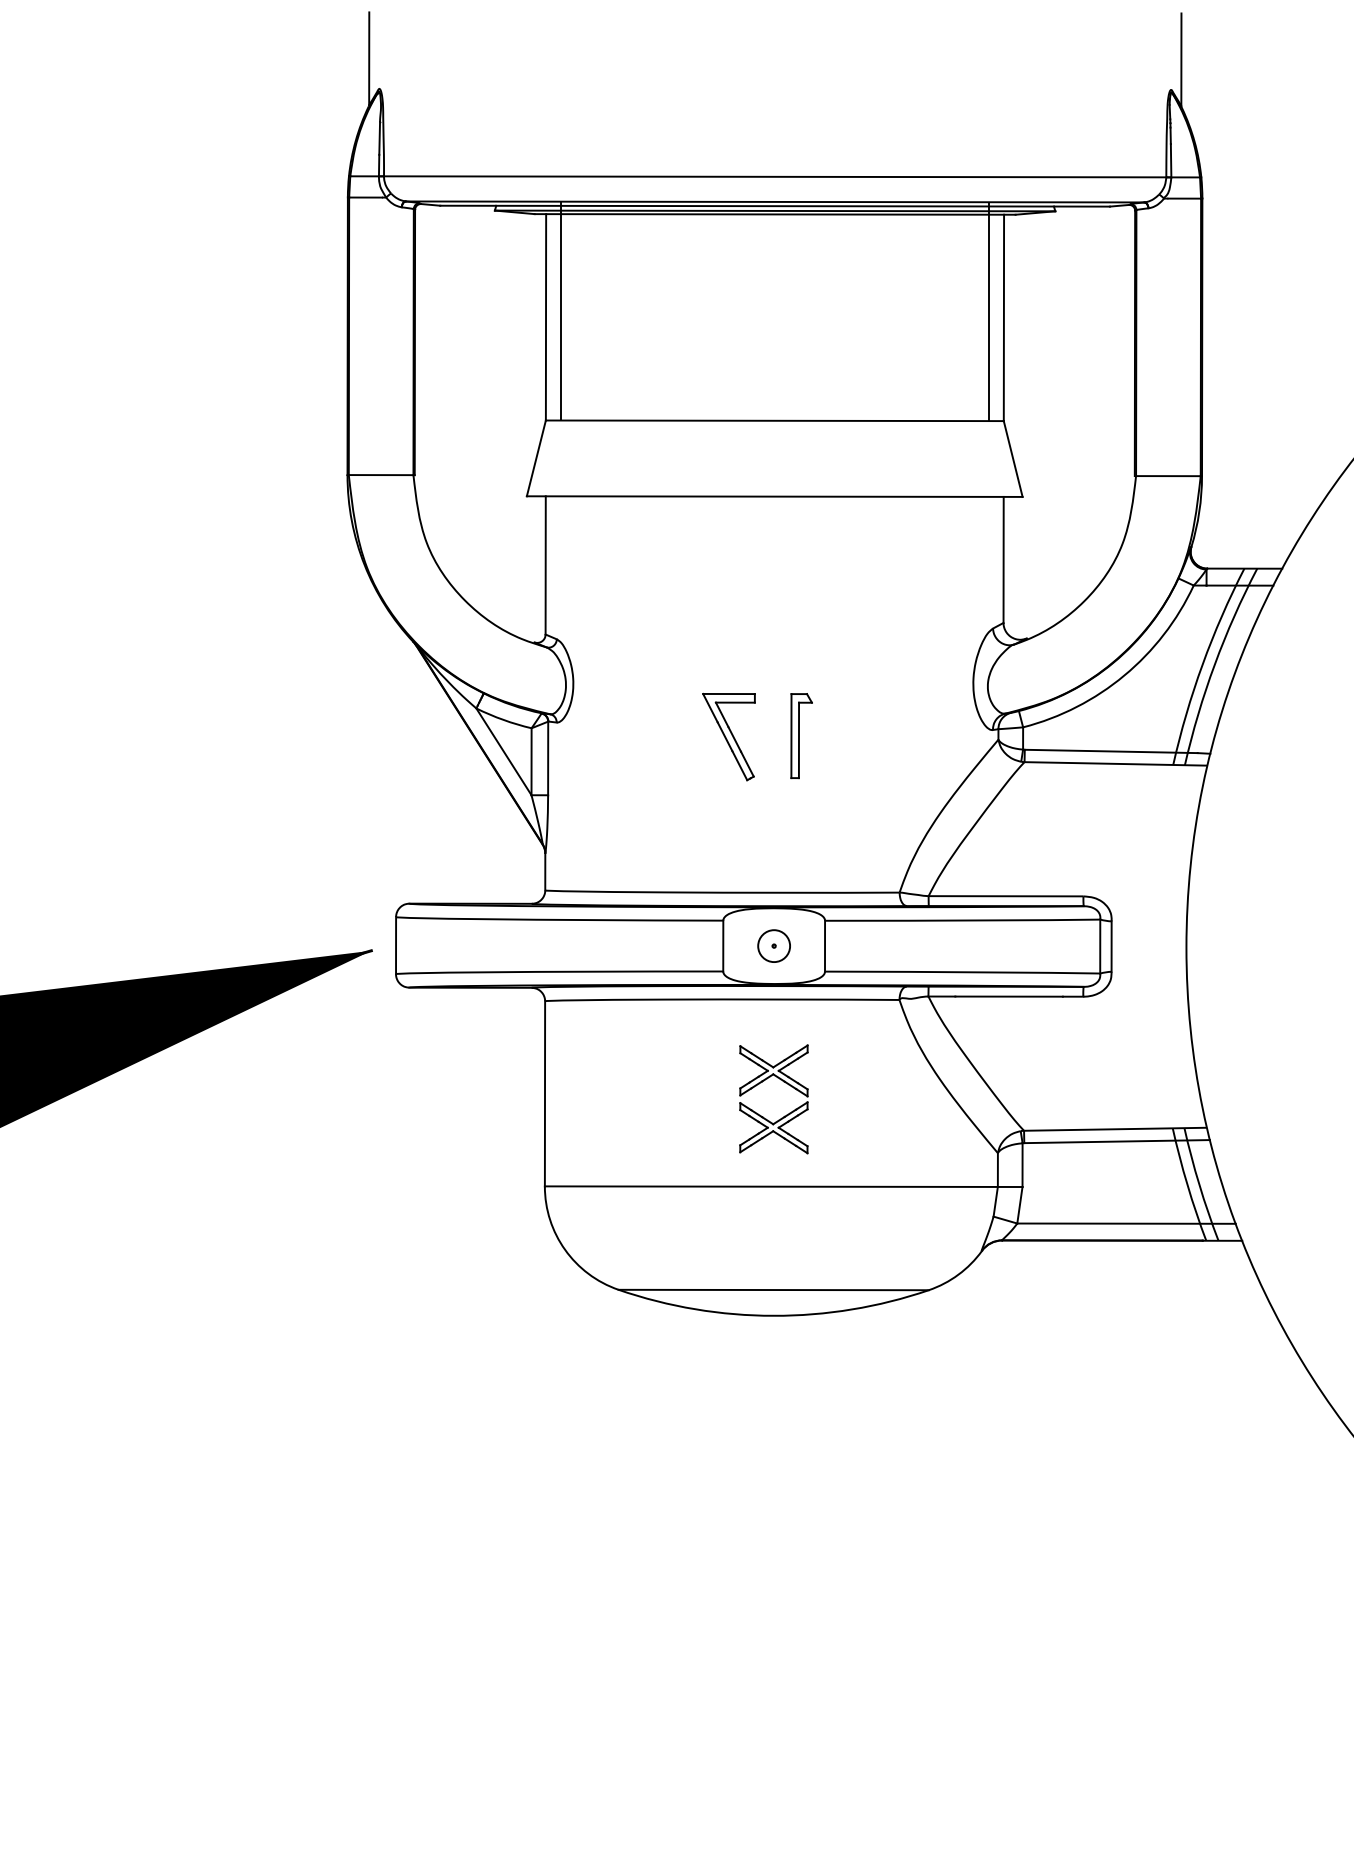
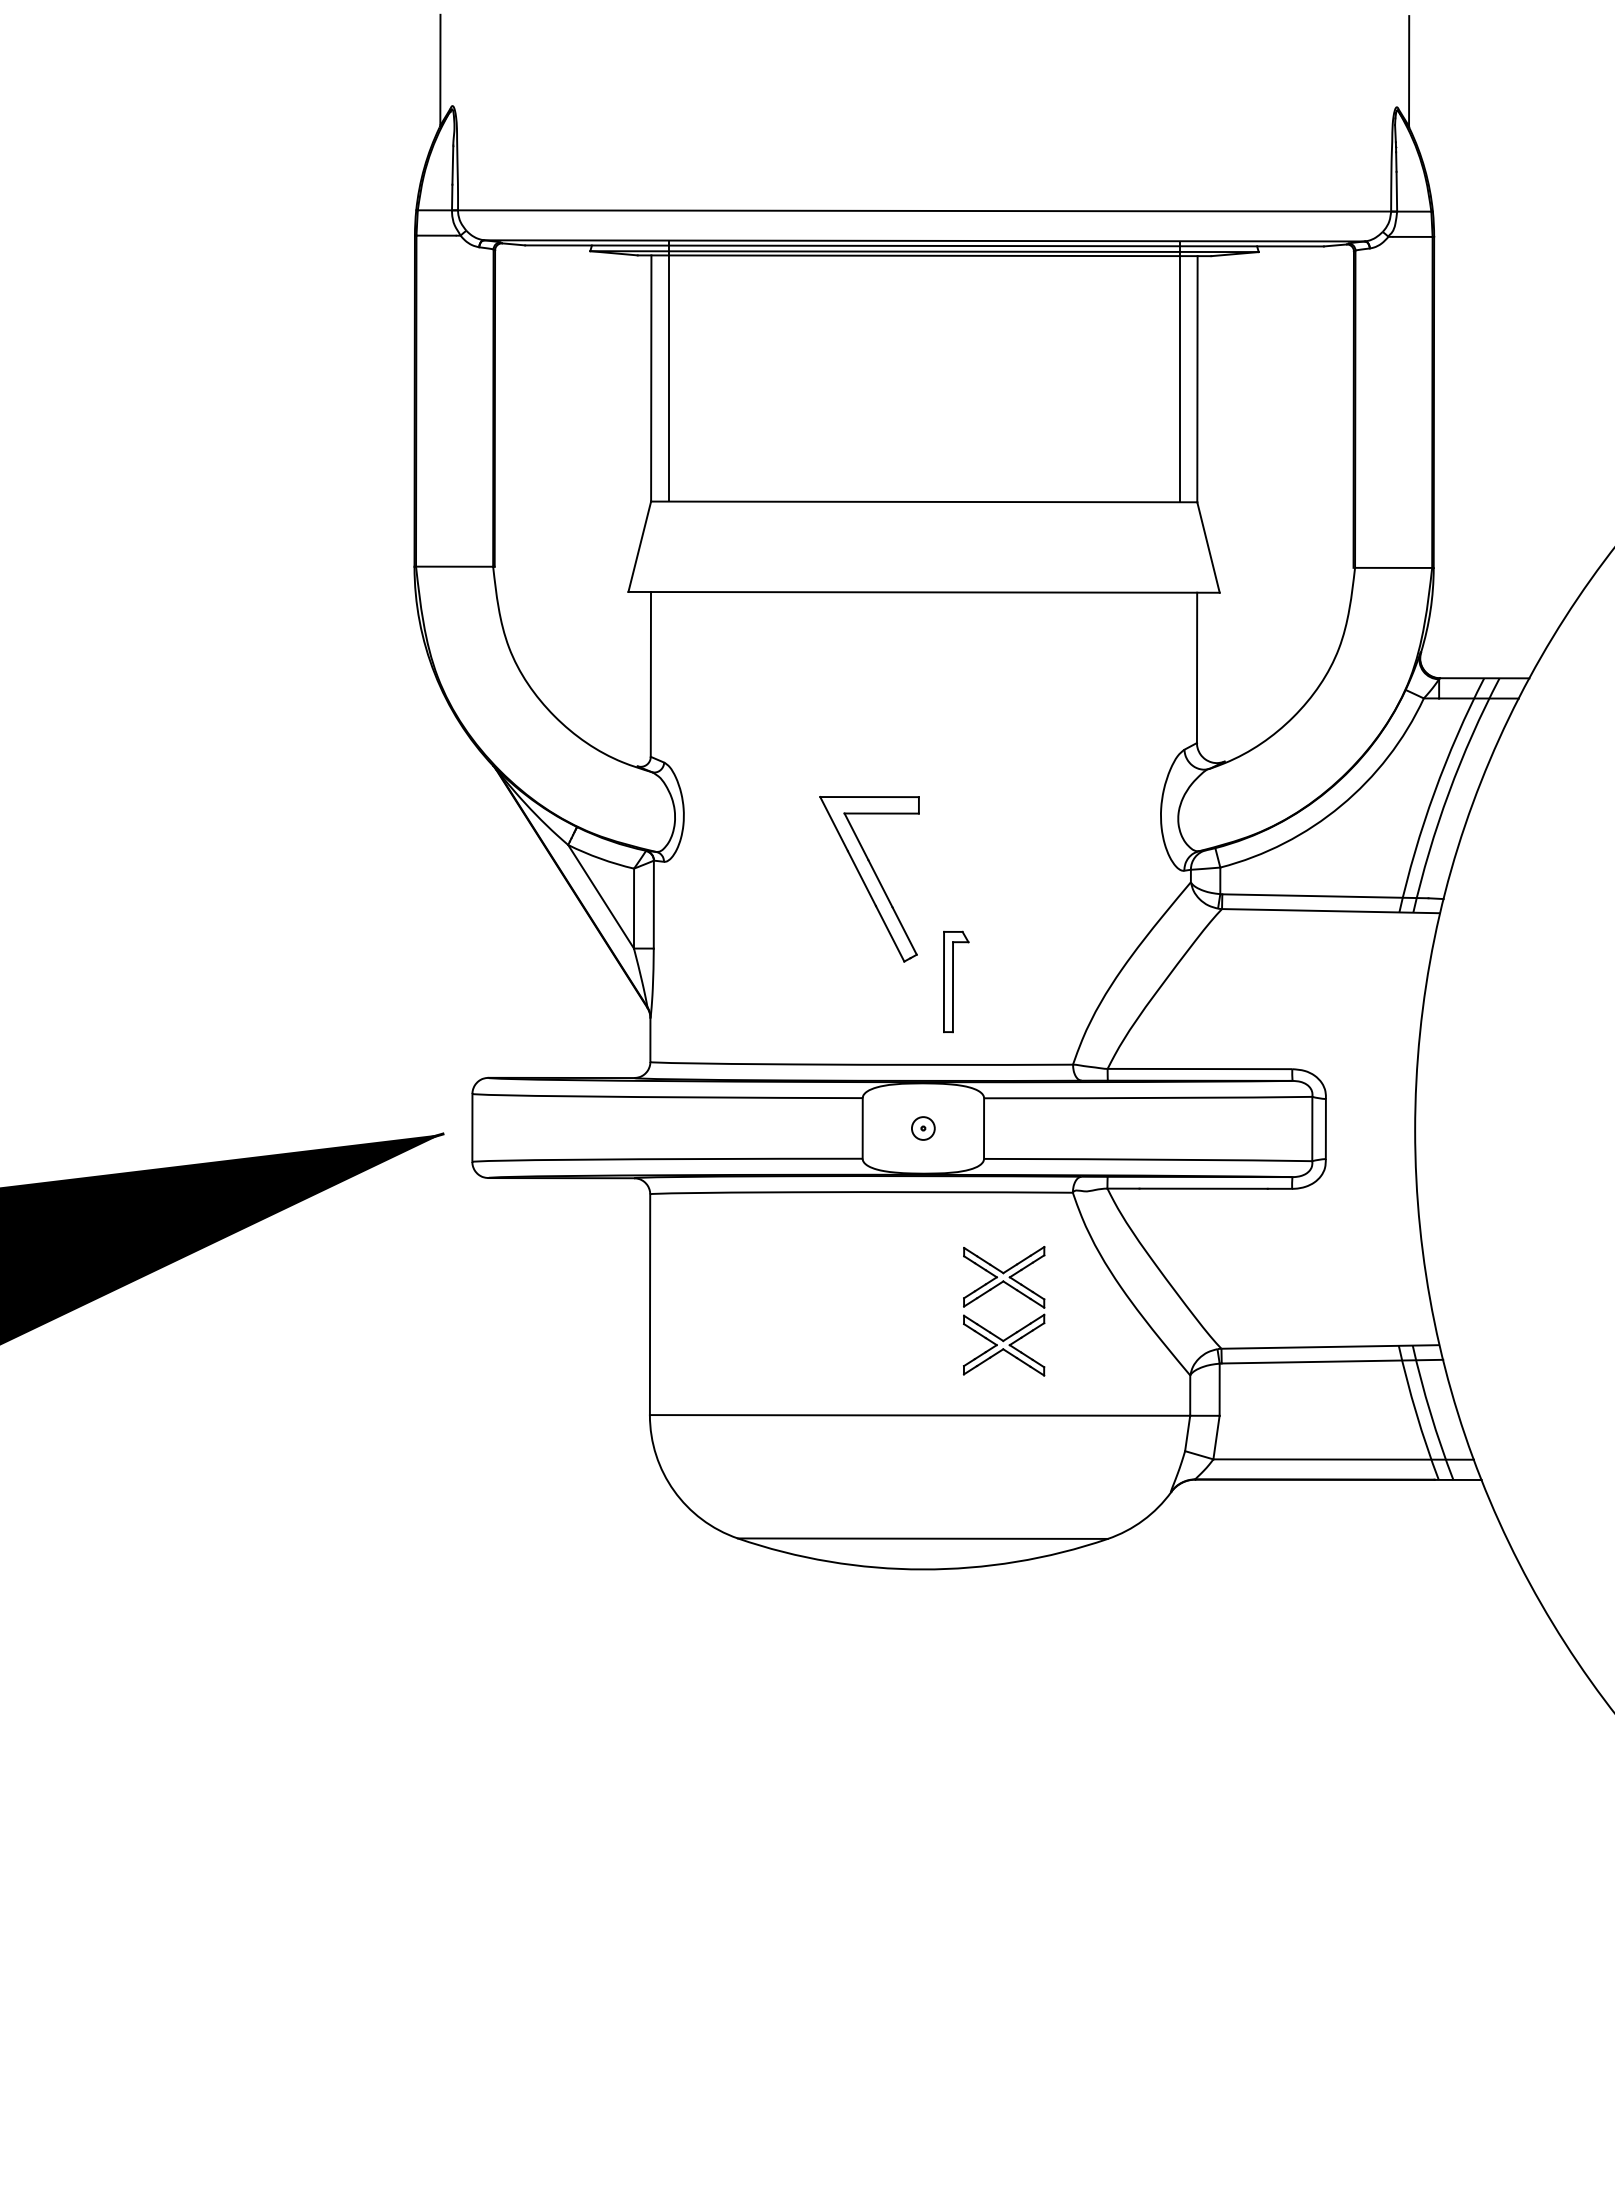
part: (801, 735) -> (956, 981), moved
part: (728, 736) -> (869, 878), size x1.6
circle: (774, 946) -> (923, 1128), size x0.6
part: (785, 1115) -> (1017, 1330), moved

